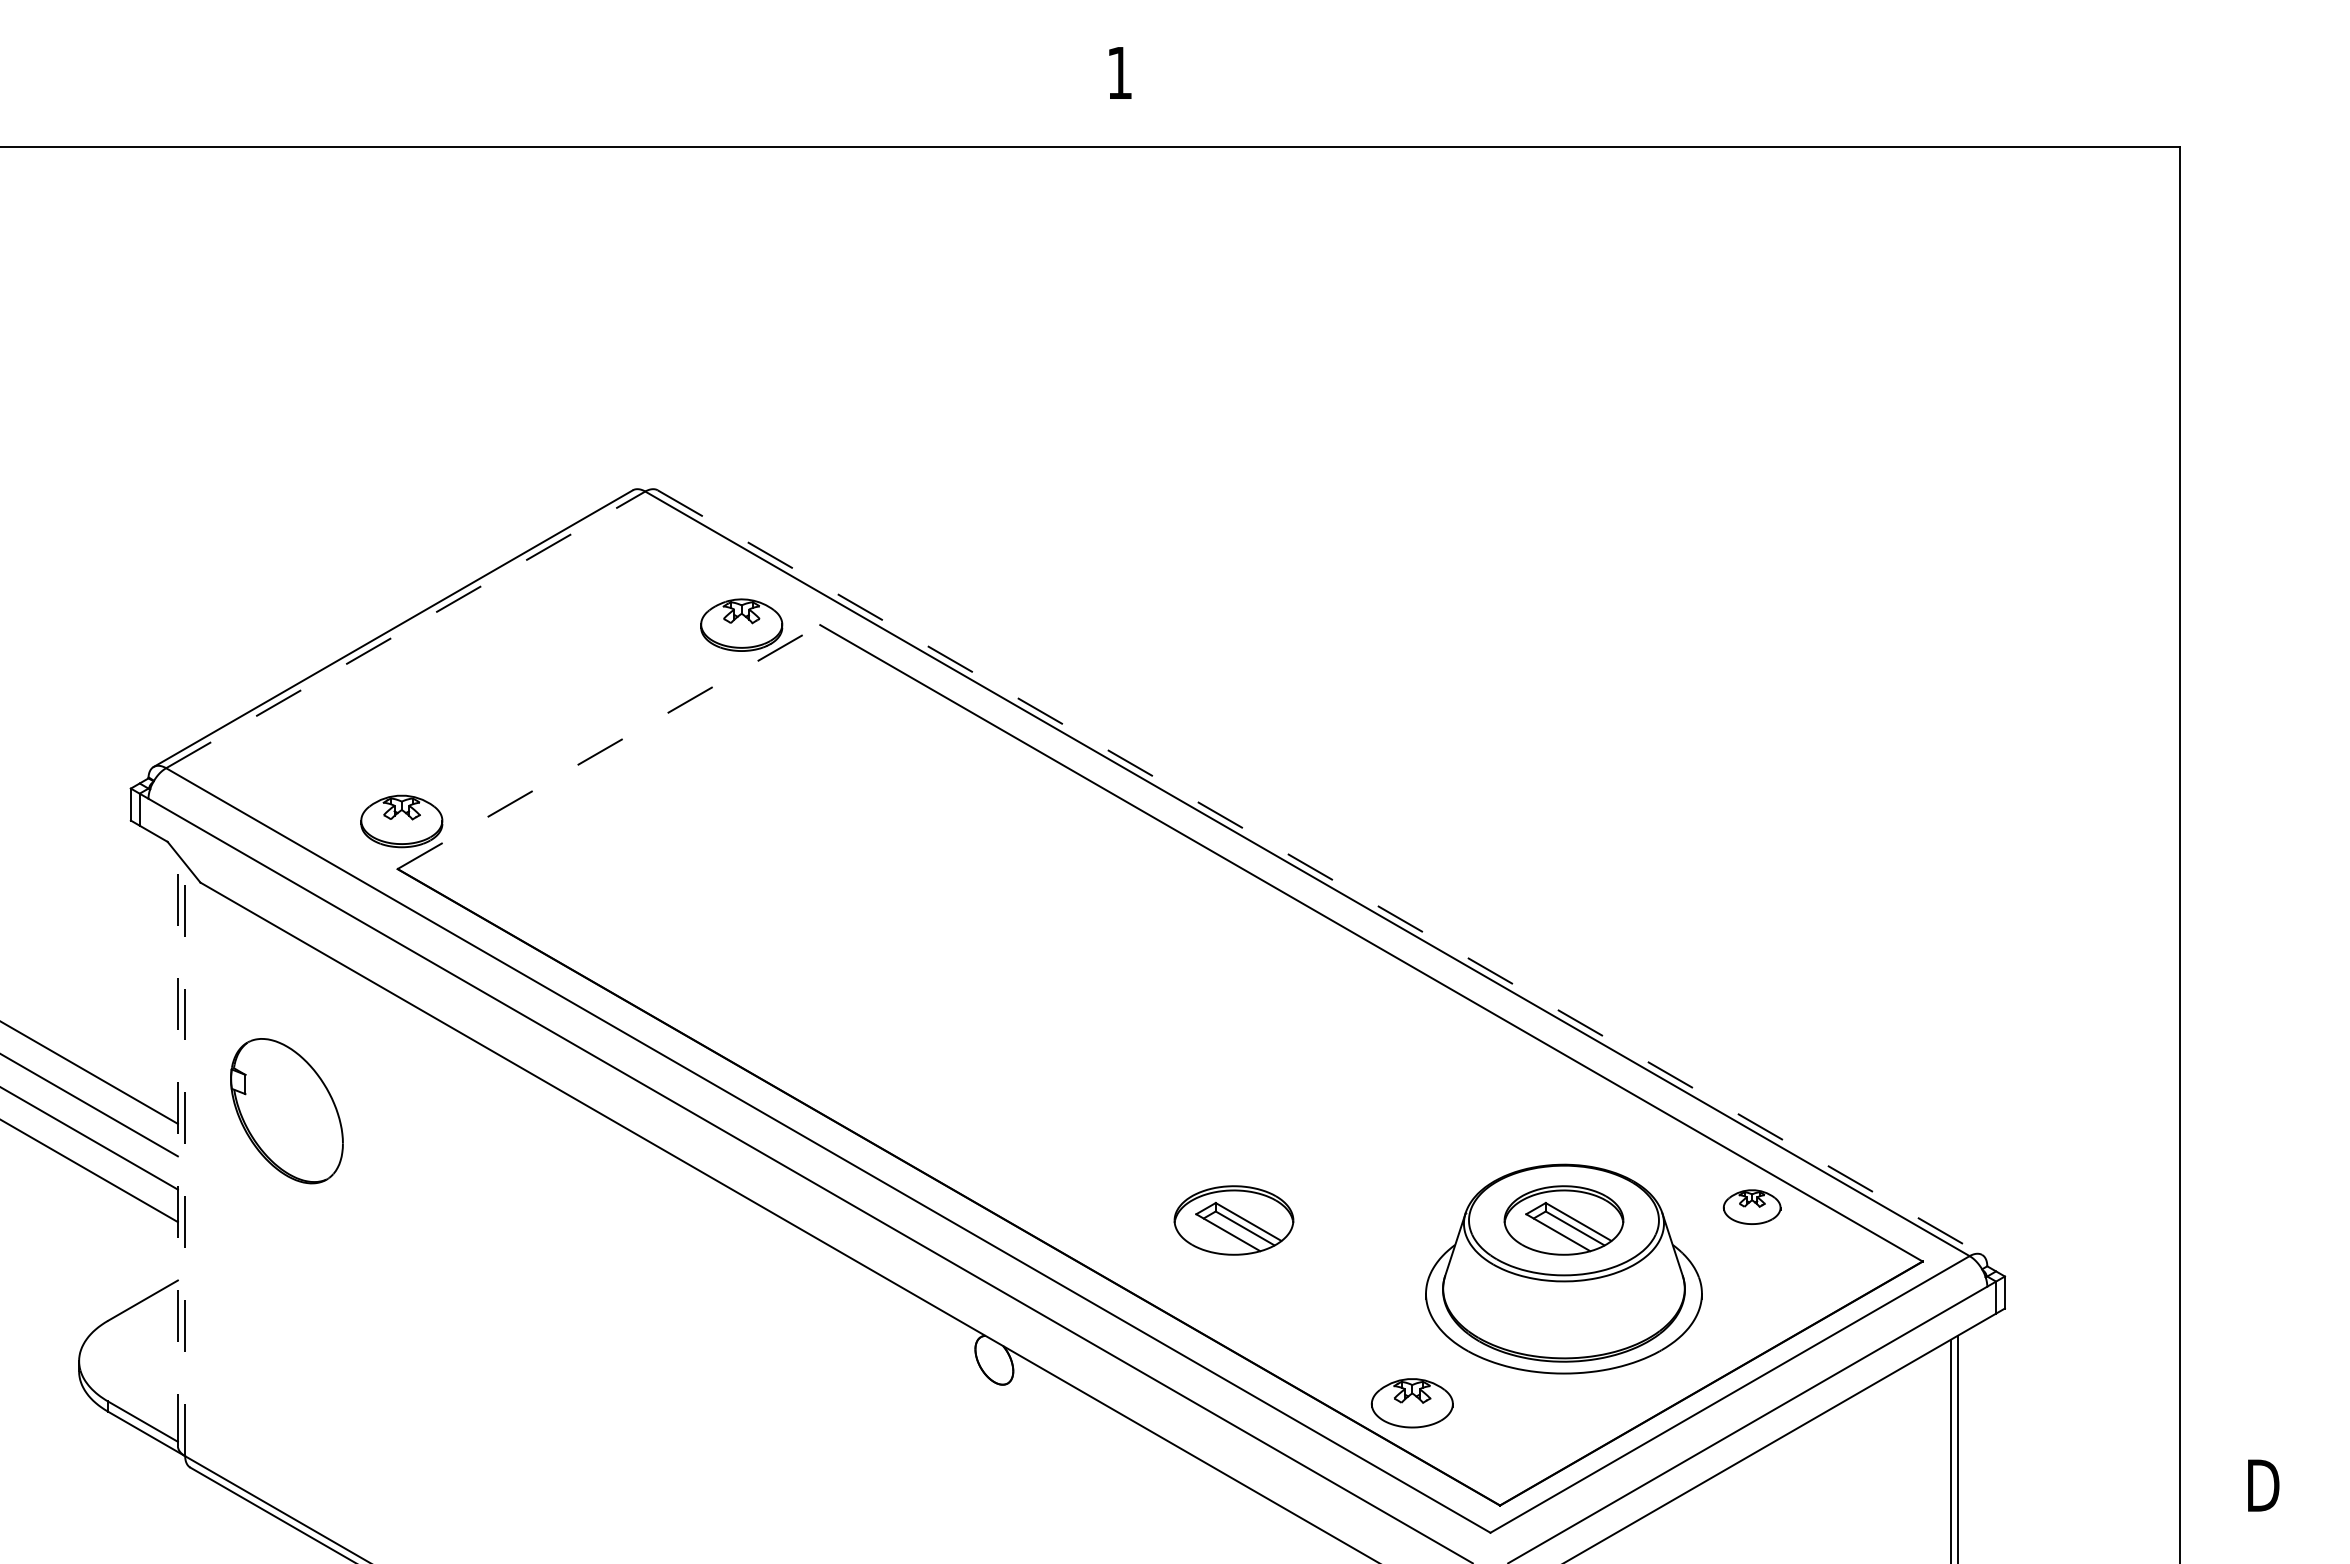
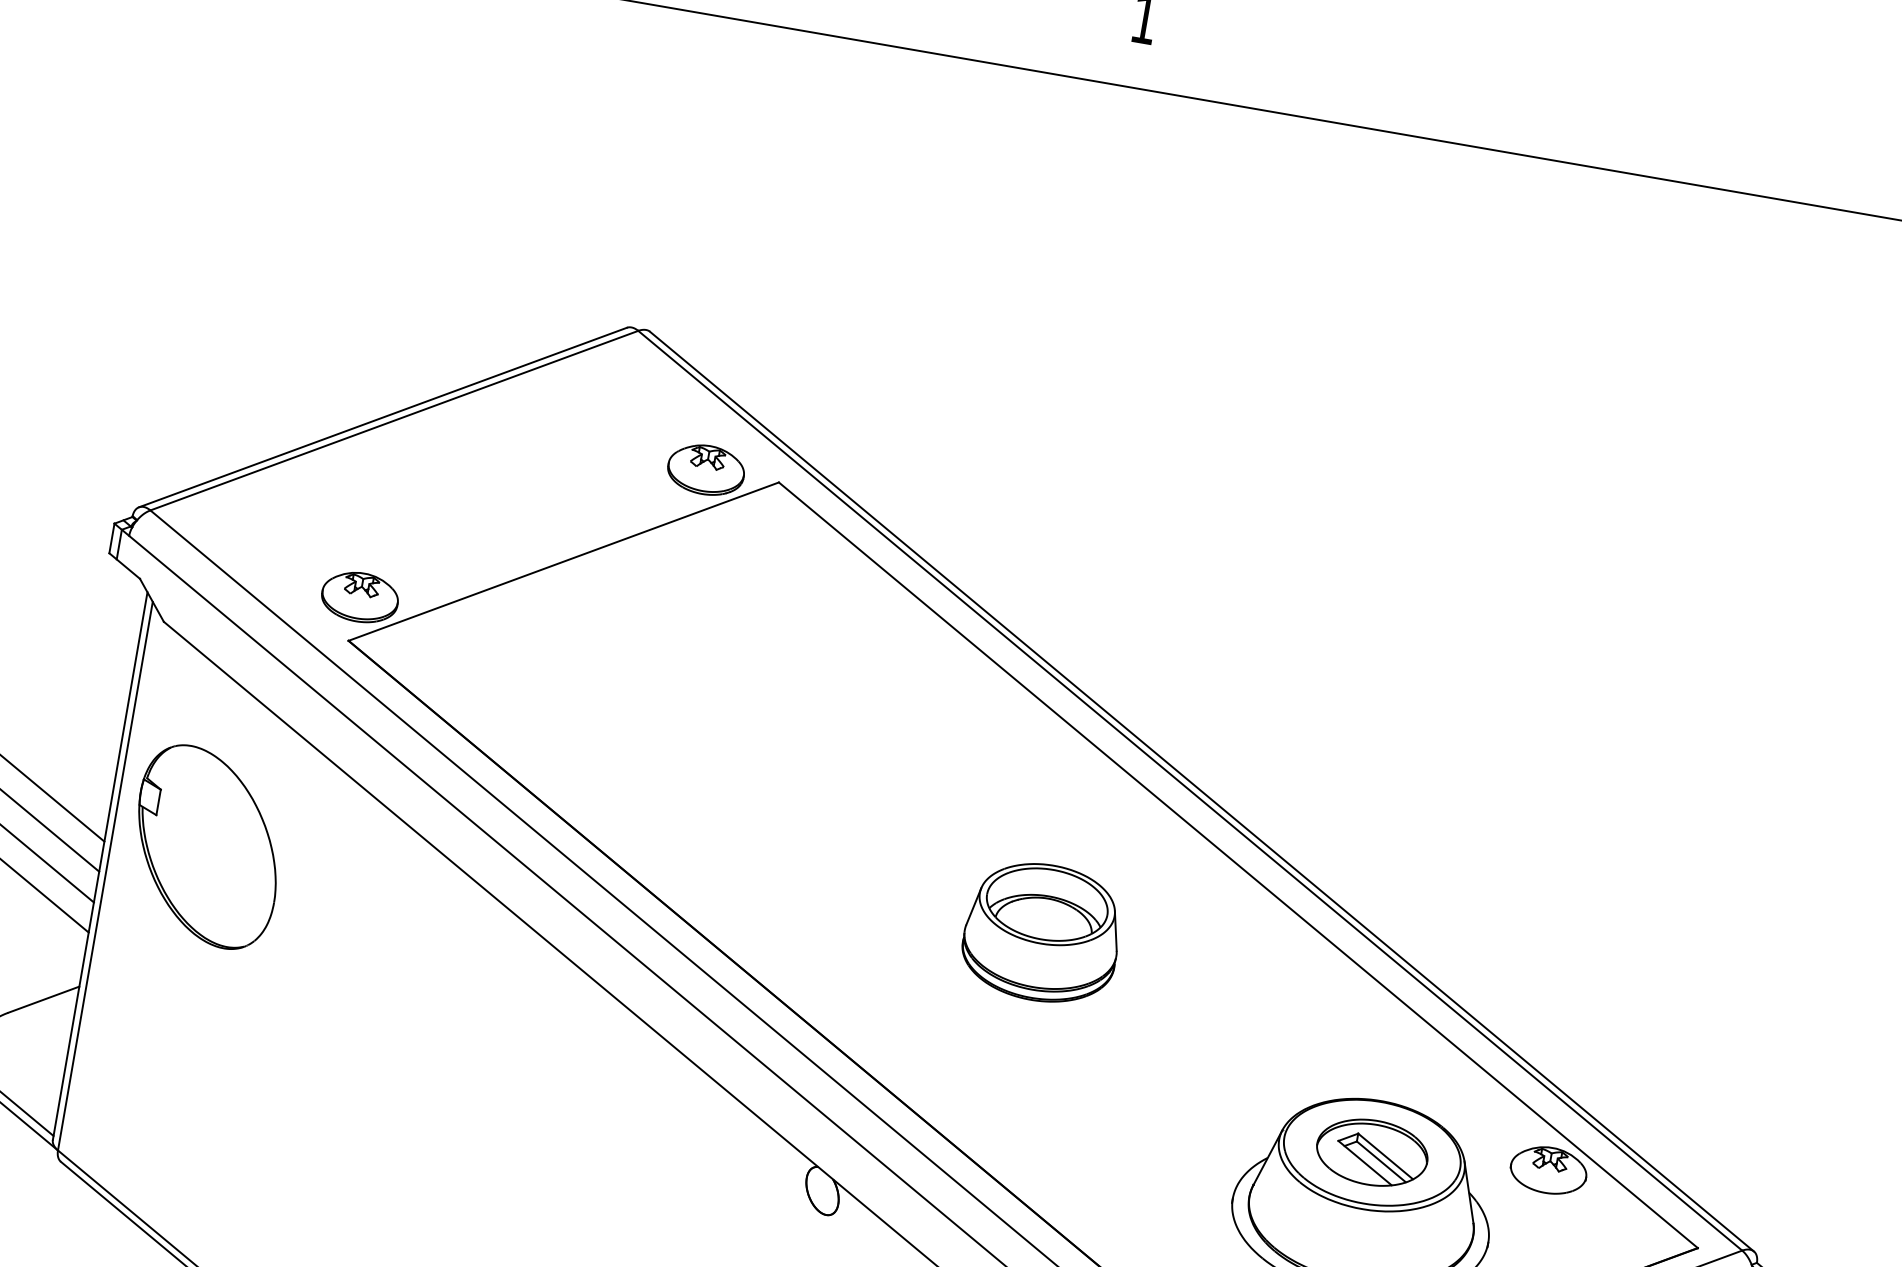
line: (405, 629) -> (394, 420), dashed -> solid
line: (608, 747) -> (563, 561), dashed -> solid
line: (1319, 872) -> (1201, 791), dashed -> solid
part: (1177, 1049) -> (1041, 932), added
part: (286, 1111) -> (206, 847), size x1.43
line: (177, 1150) -> (99, 866), dashed -> solid
line: (185, 1159) -> (105, 875), dashed -> solid
part: (1751, 1207) -> (1548, 1170), size x1.43
part: (1233, 1220) -> (1066, 1099), removed

